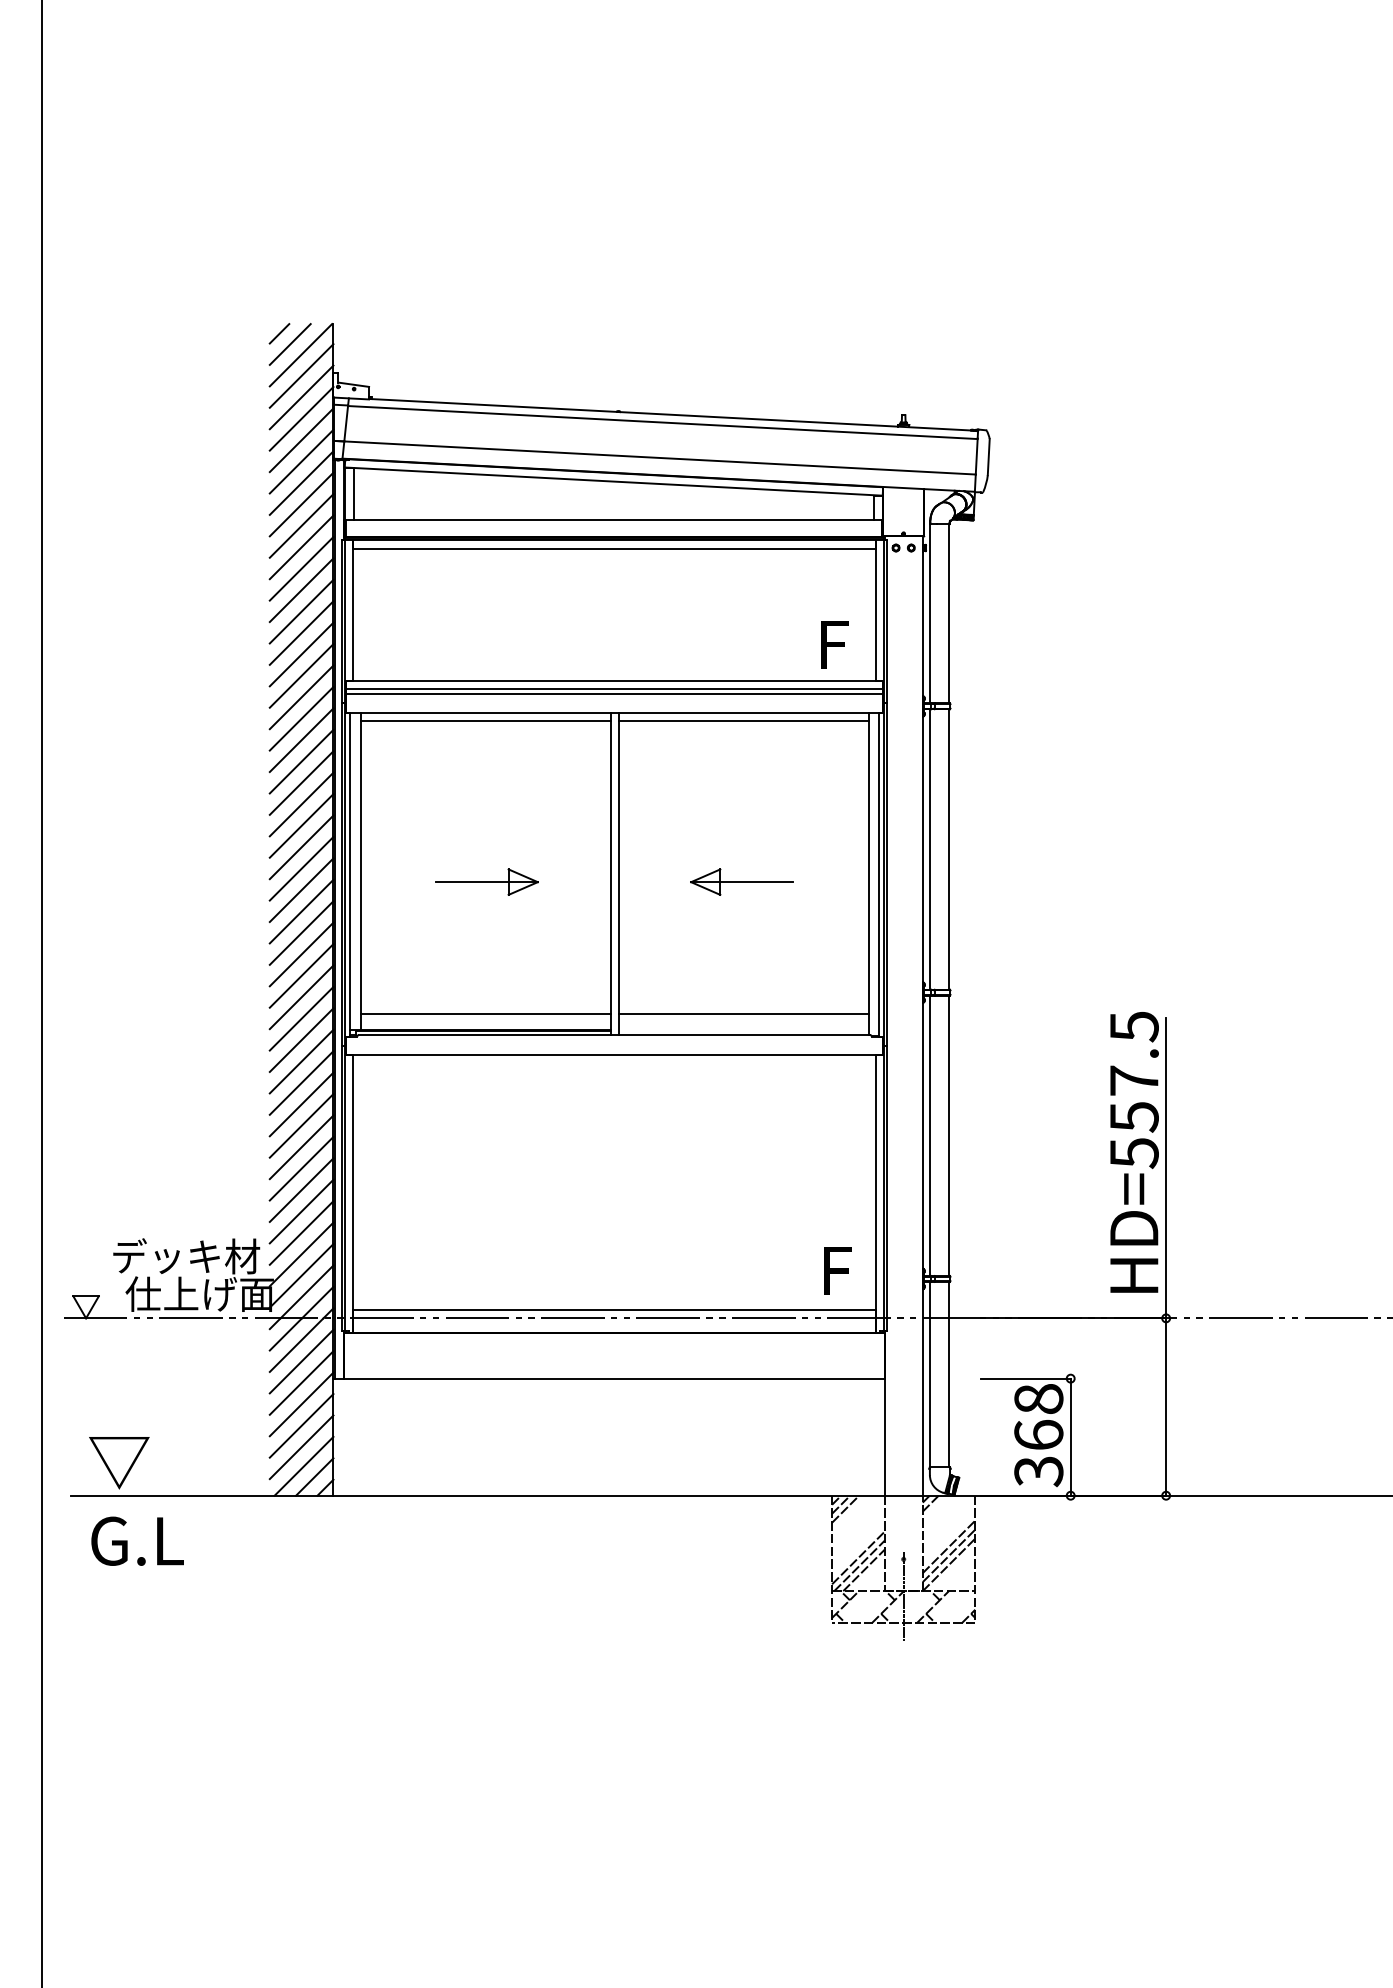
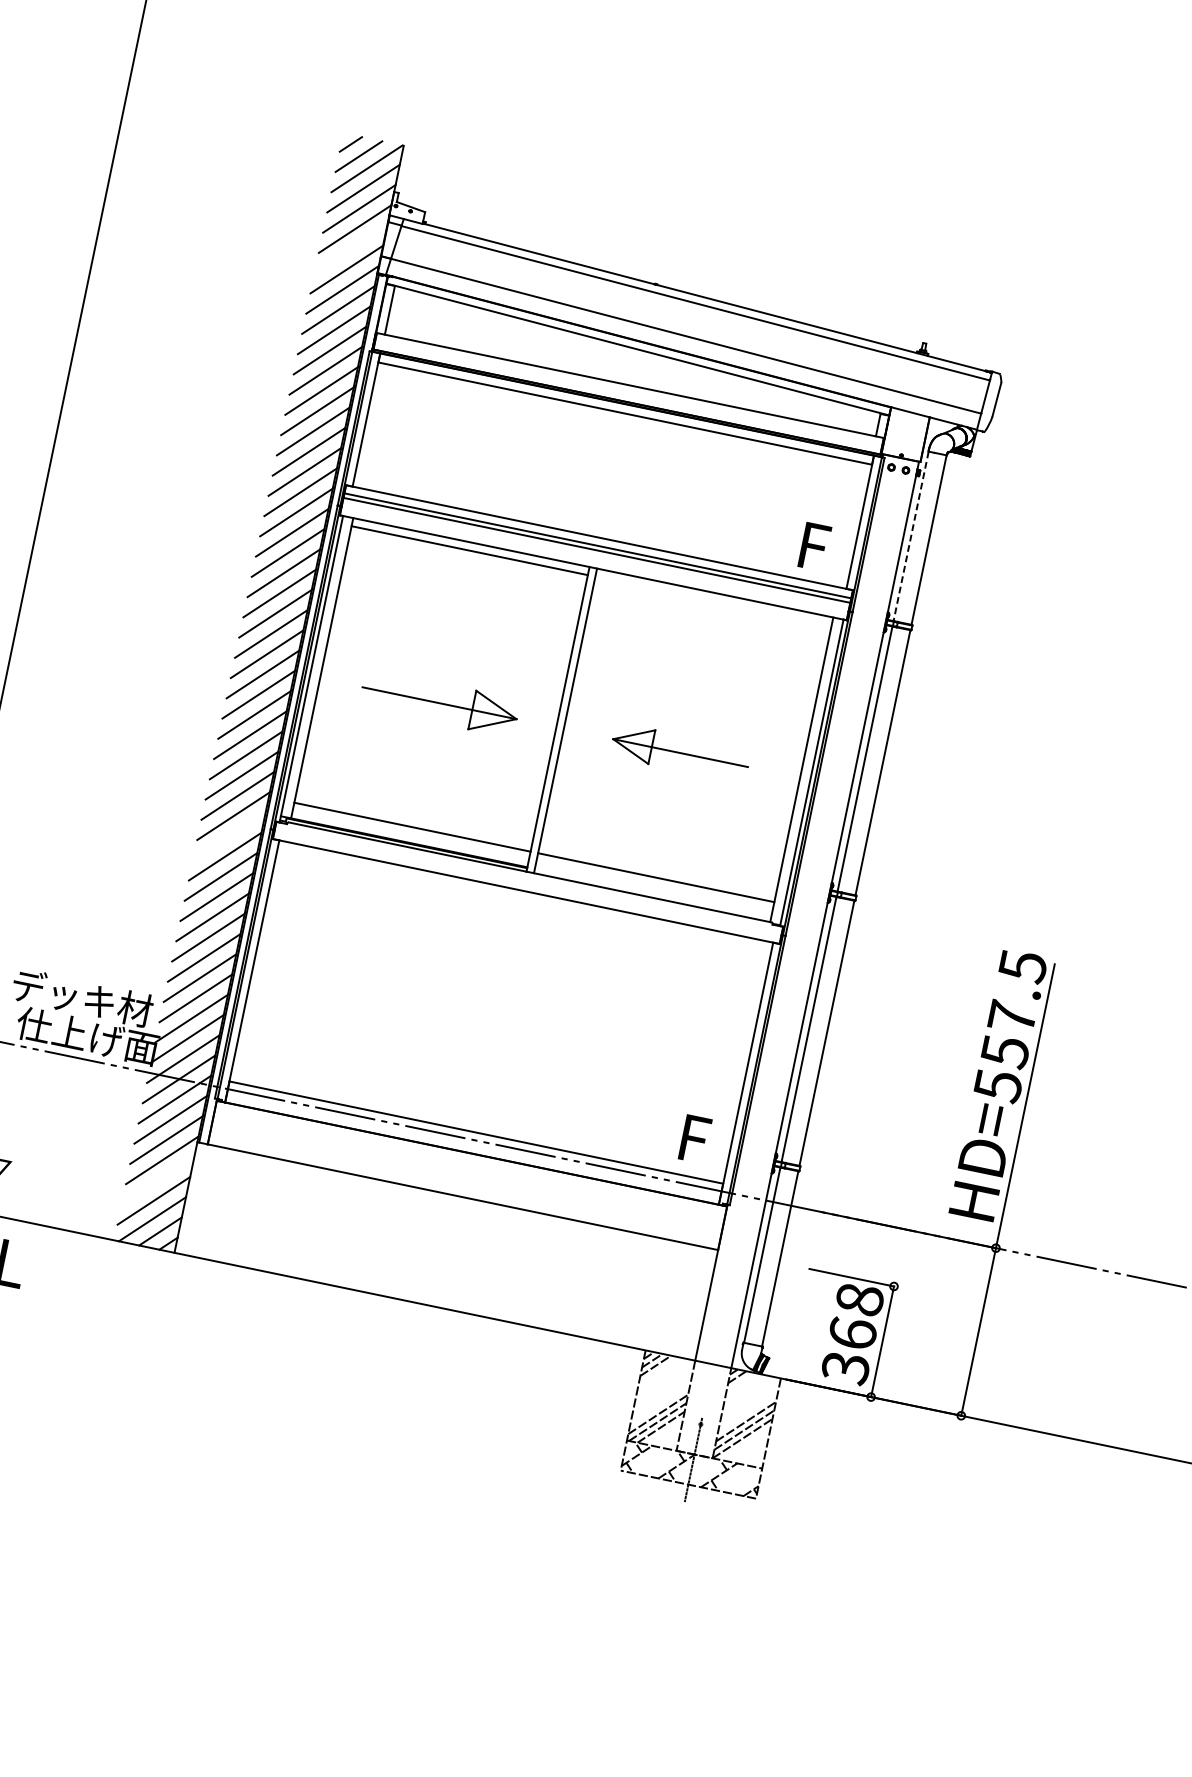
line: (301, 440) -> (350, 249), removed
line: (930, 613) -> (911, 536), solid -> dashed
line: (743, 721) -> (713, 601), removed
part: (486, 881) -> (439, 702), size x1.6
part: (741, 881) -> (680, 752), size x1.4
line: (301, 1061) -> (229, 836), removed
line: (301, 1425) -> (158, 1180), removed

